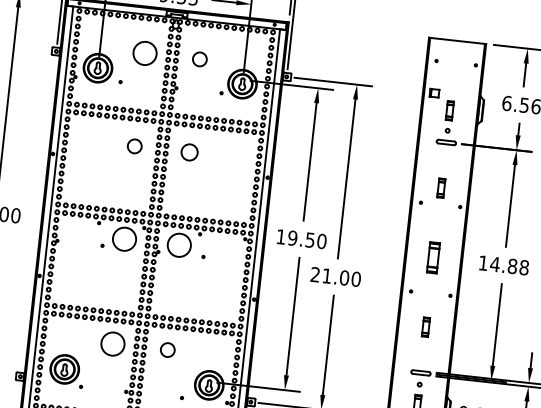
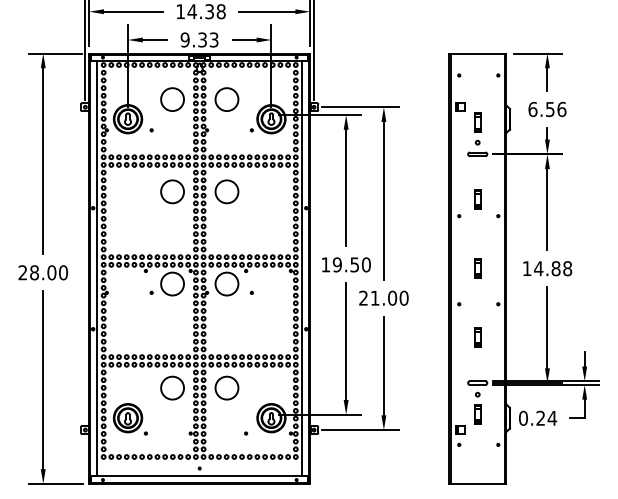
circle: (199, 59) -> (226, 99), size x1.67
circle: (134, 145) -> (172, 191), size x1.67
circle: (189, 152) -> (226, 191), size x1.43
part: (433, 257) -> (477, 268), size x0.62
circle: (167, 349) -> (226, 387), size x1.67

